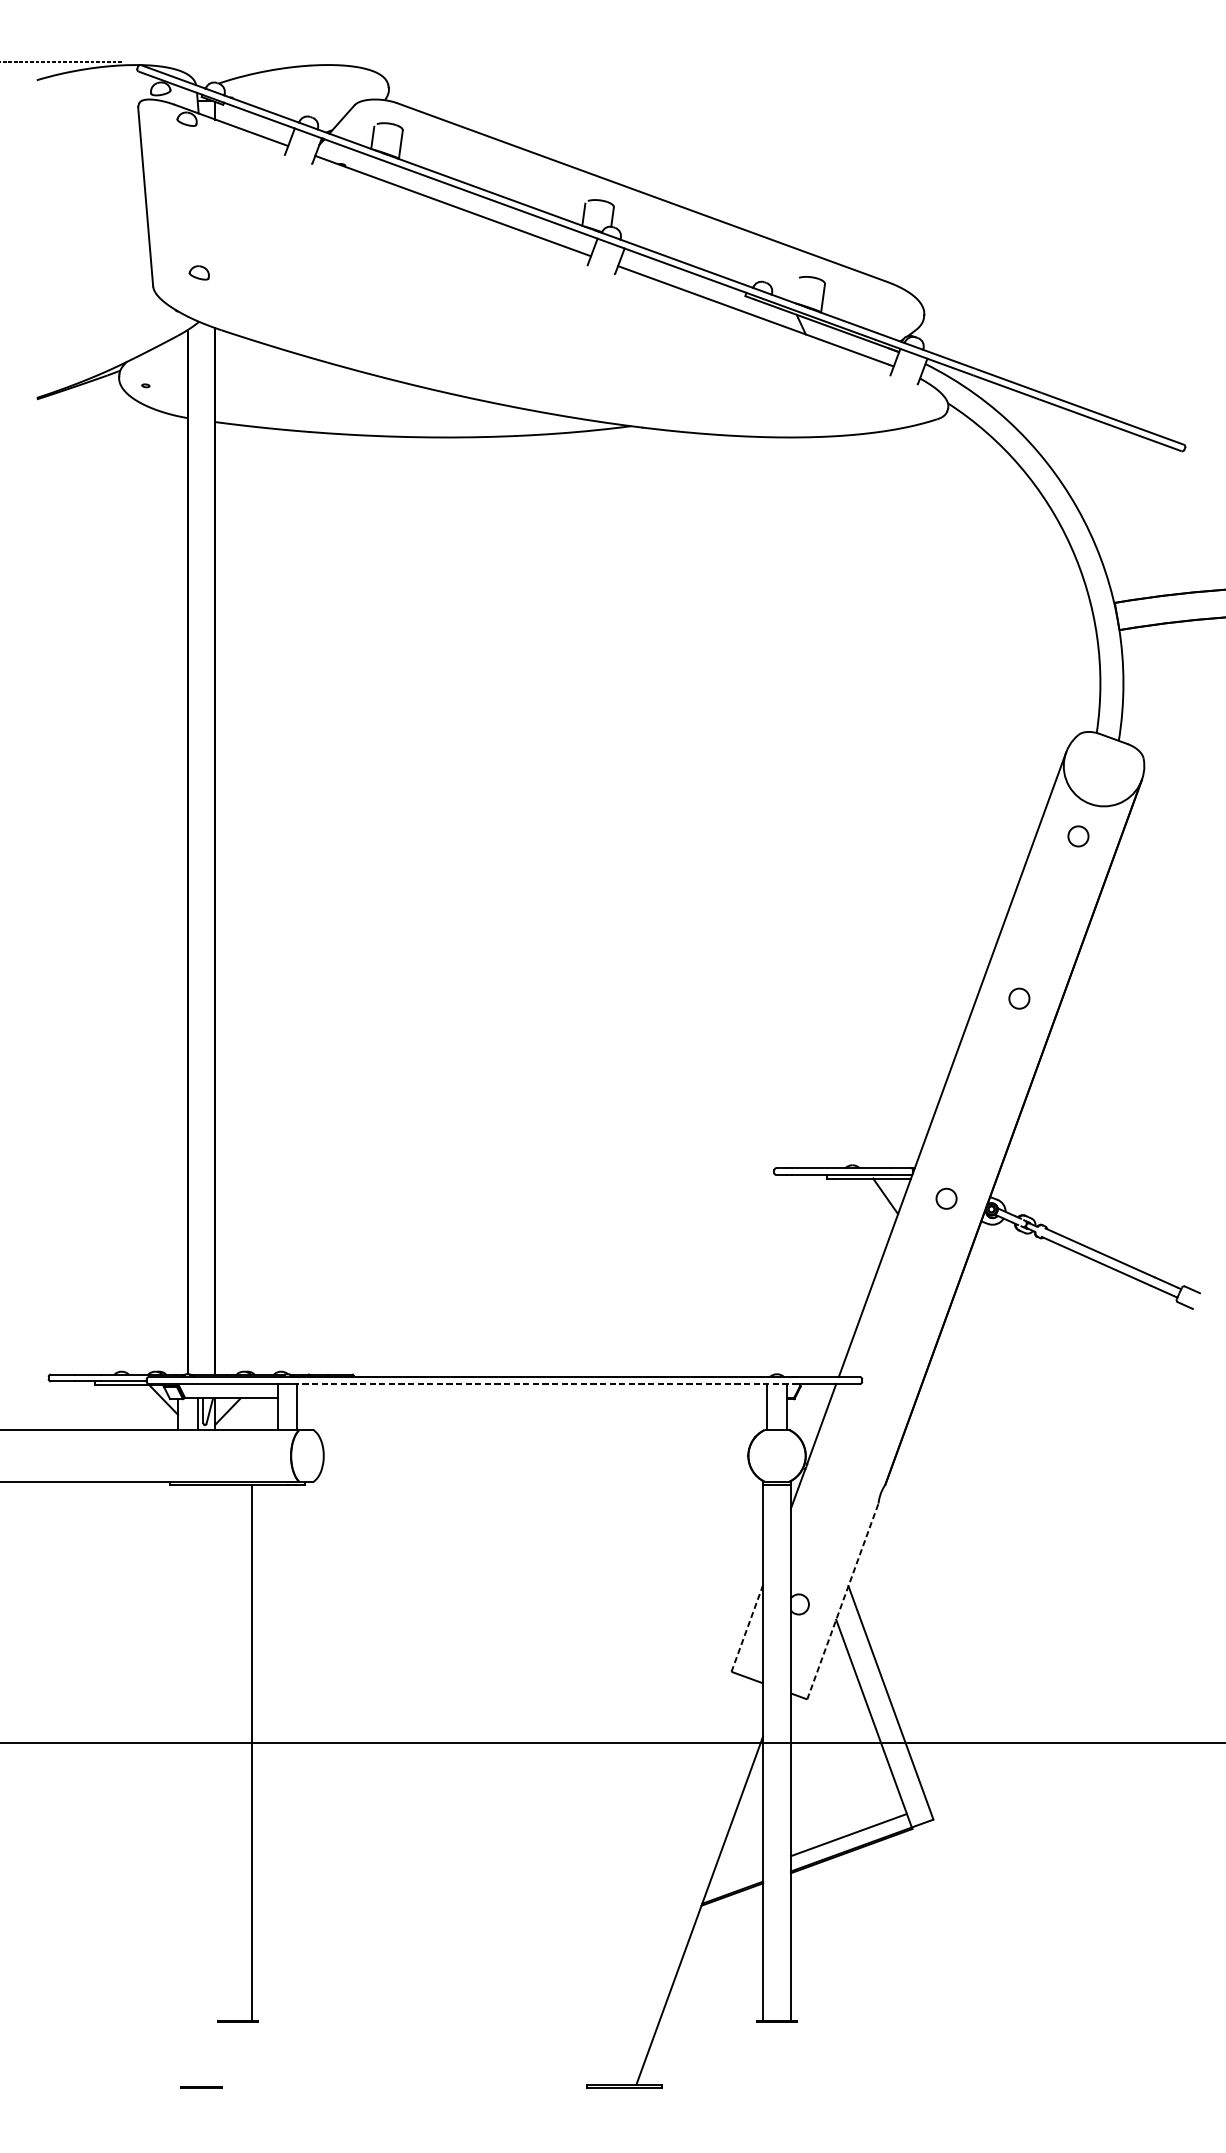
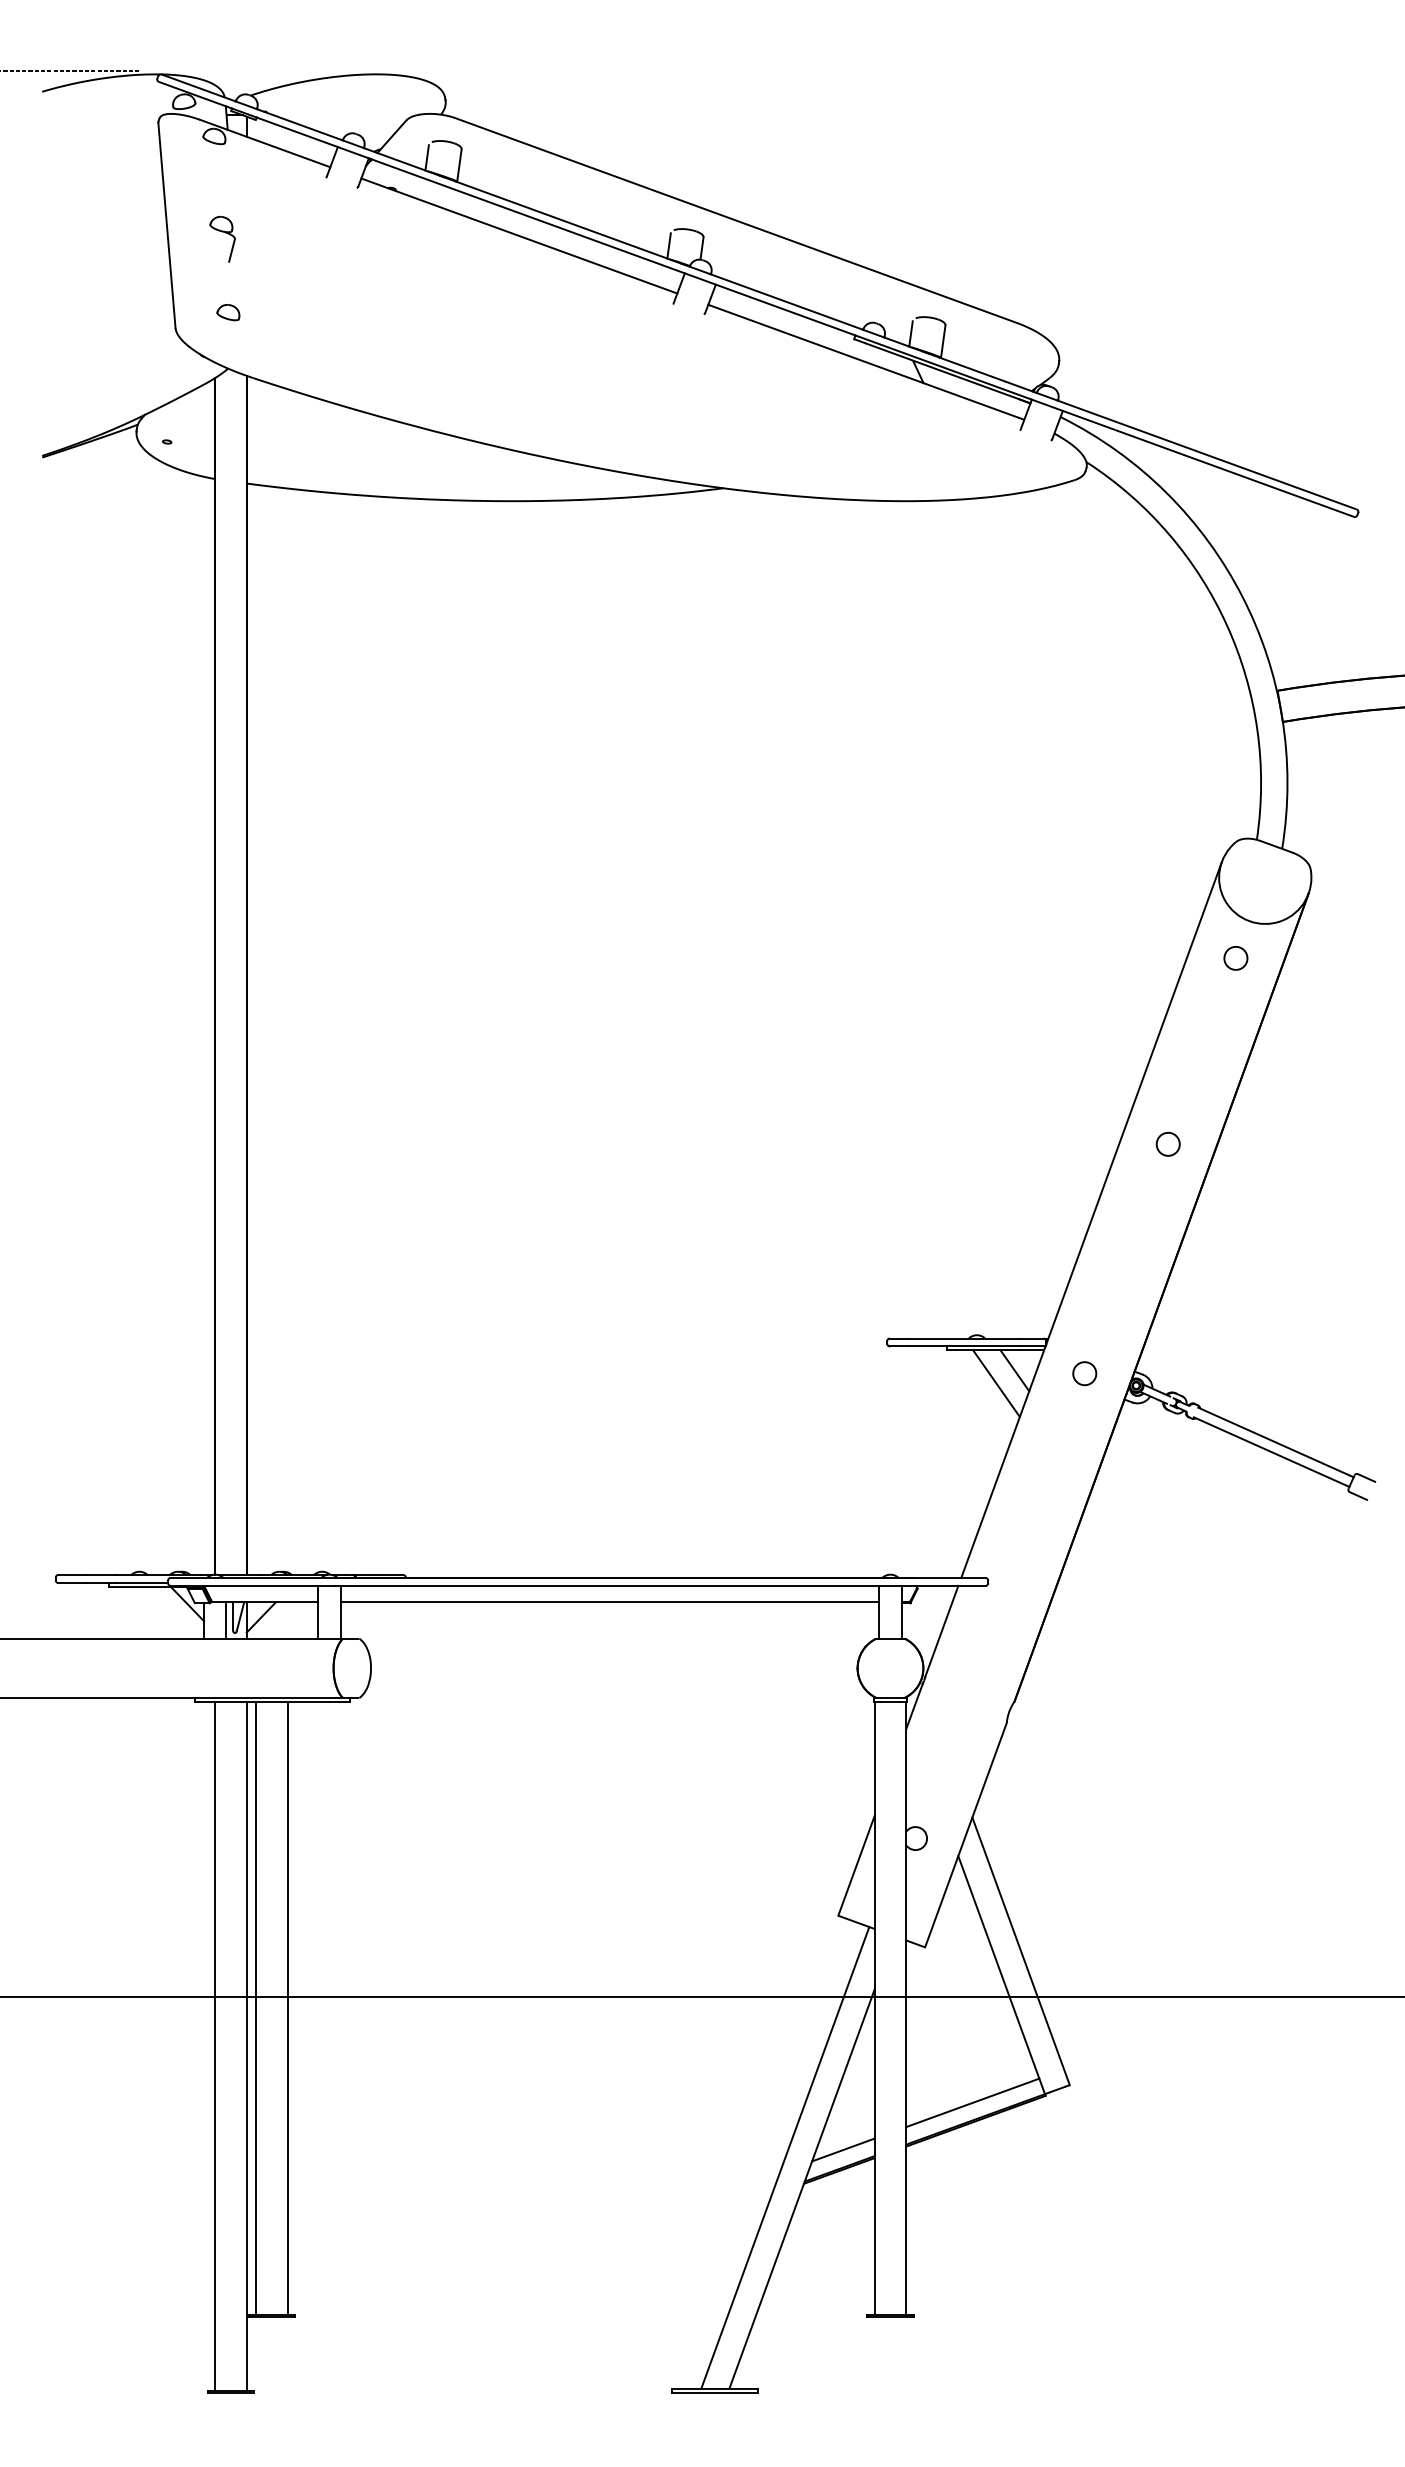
part: (194, 208) -> (222, 238), added
line: (794, 291) -> (910, 333), added
line: (869, 1207) -> (996, 1383), added
line: (544, 1383) -> (624, 1585), dashed -> solid
line: (531, 1398) -> (609, 1602), added
line: (843, 1600) -> (966, 1834), dashed -> solid
line: (747, 1628) -> (856, 1866), dashed -> solid
line: (223, 1752) -> (256, 2008), added
line: (188, 1785) -> (215, 2046), added
line: (215, 1785) -> (246, 2046), added
line: (736, 1875) -> (843, 2149), added
line: (685, 1882) -> (785, 2157), added

